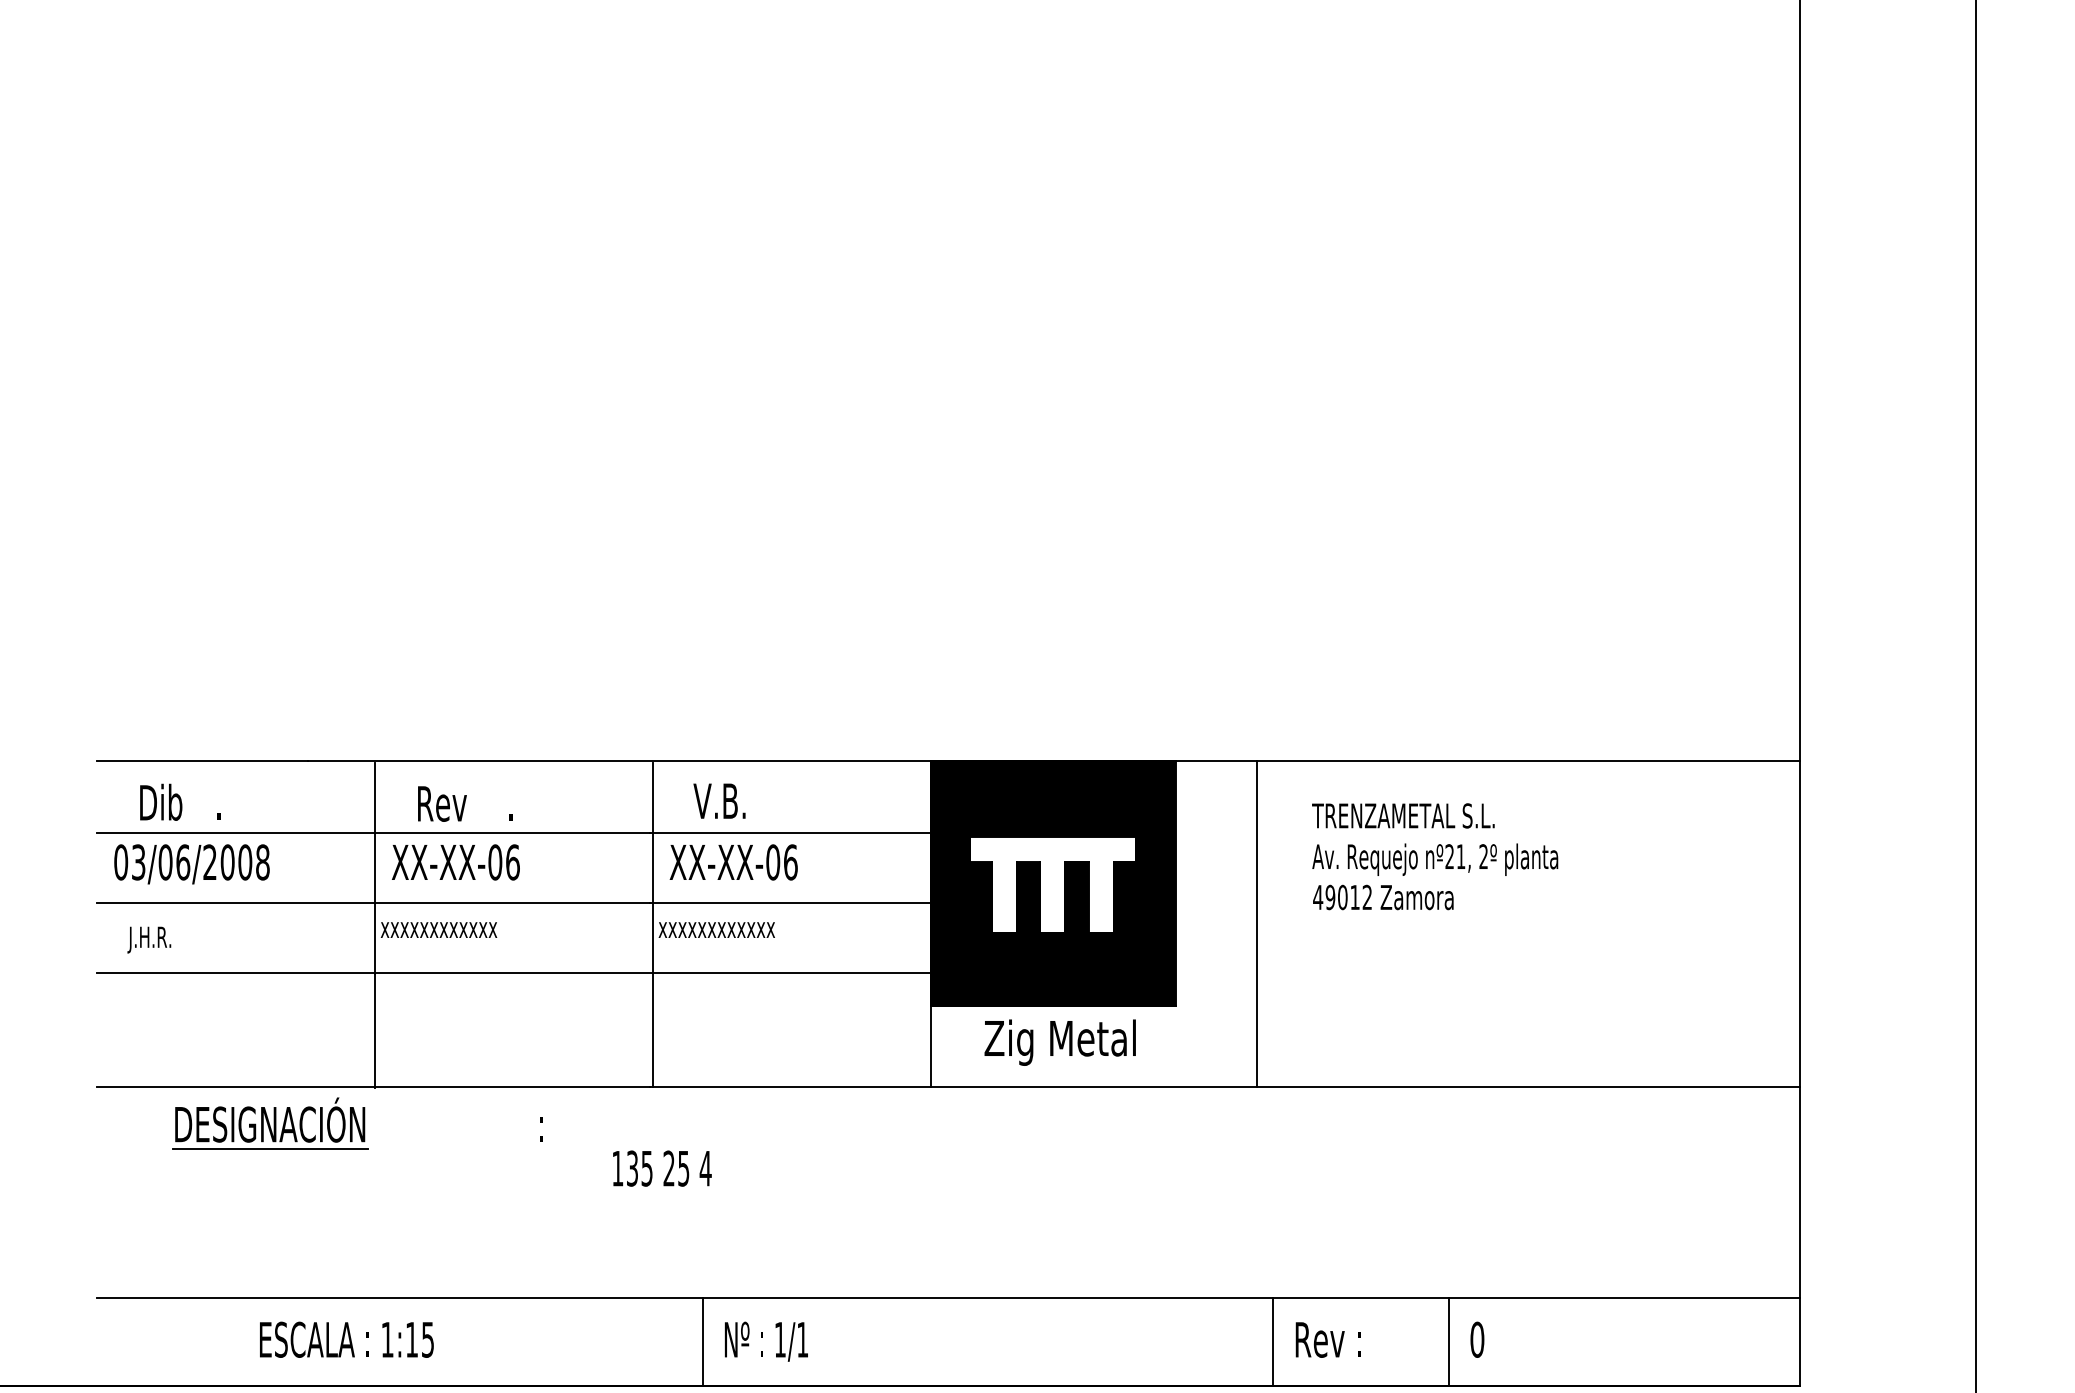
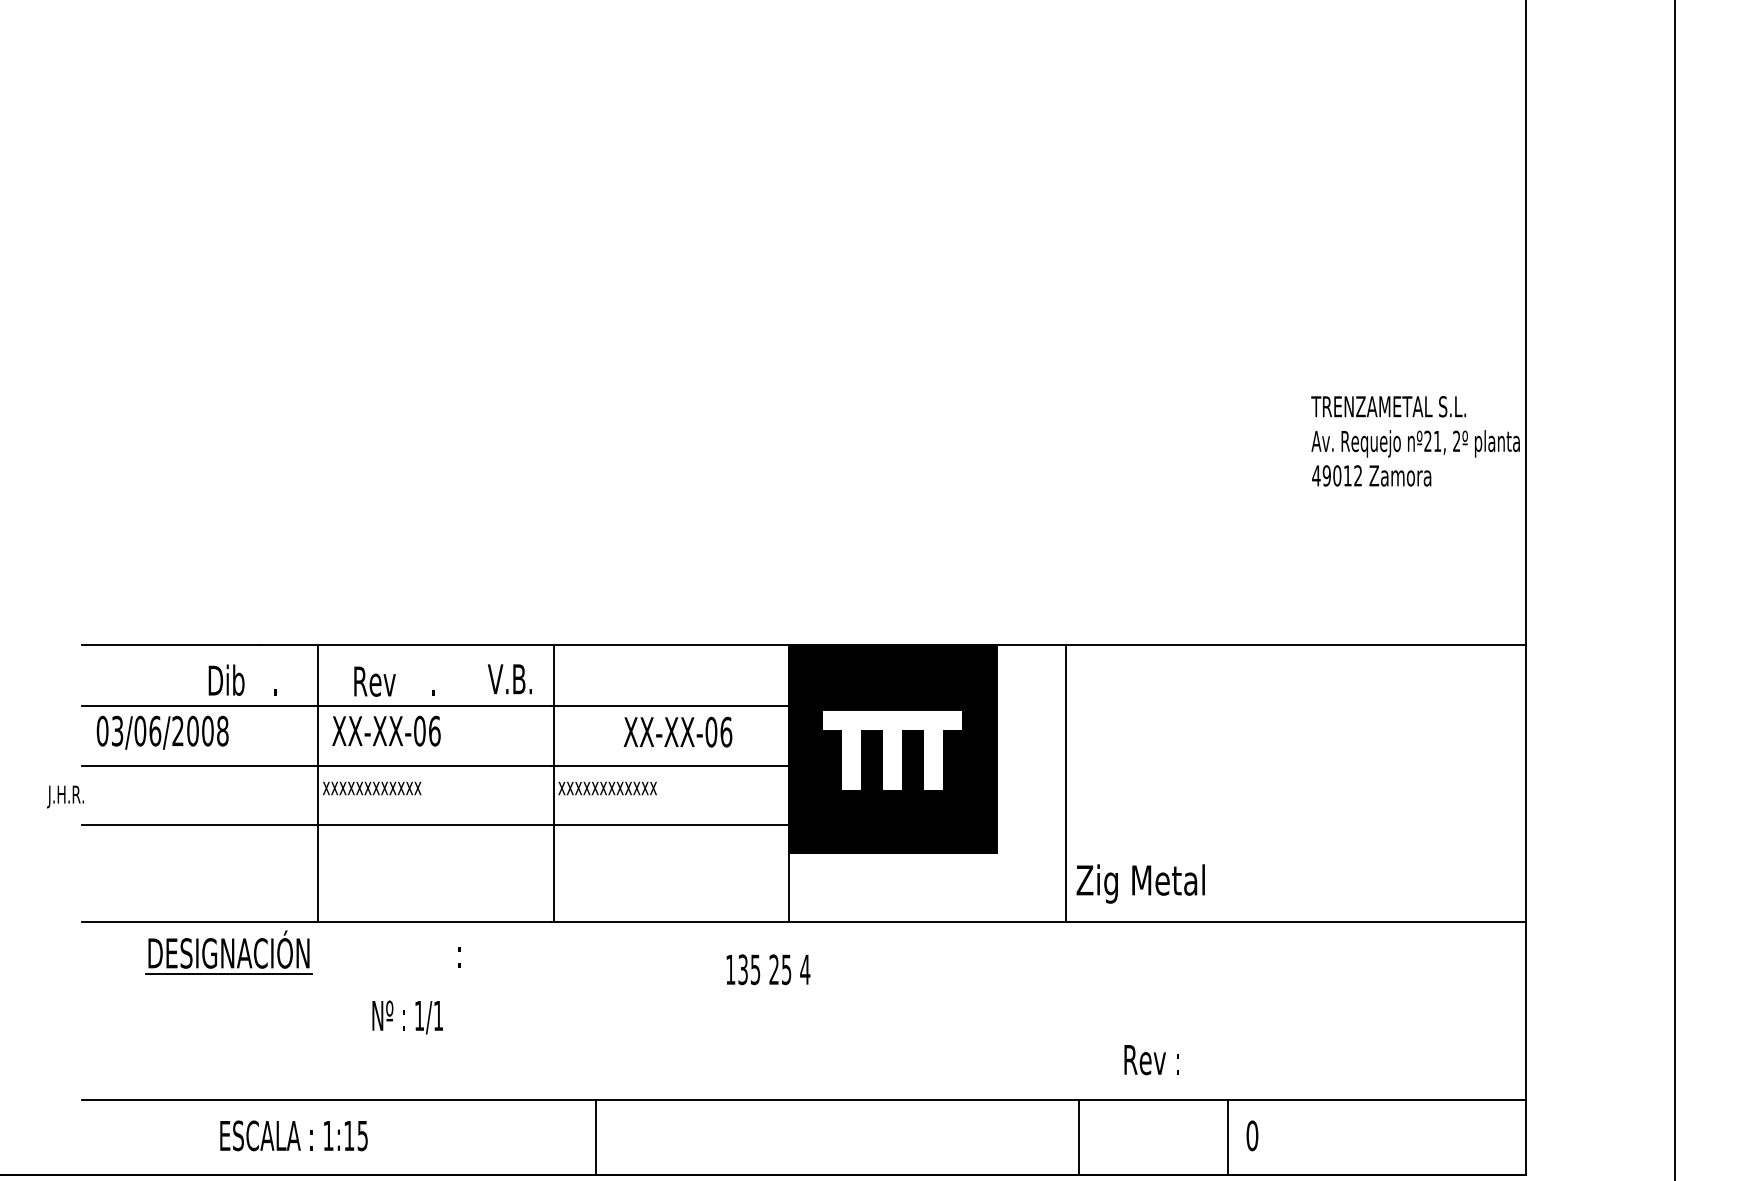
text: (179, 801) -> (242, 679), moved
text: (719, 801) -> (509, 679), moved
text: (1435, 856) -> (1415, 441), moved
text: (733, 861) -> (677, 731), moved
text: (149, 939) -> (65, 796), moved
text: (1059, 1042) -> (1140, 883), moved
text: (662, 1168) -> (768, 969), moved
text: (1327, 1340) -> (1151, 1060), moved
text: (766, 1341) -> (407, 1017), moved

